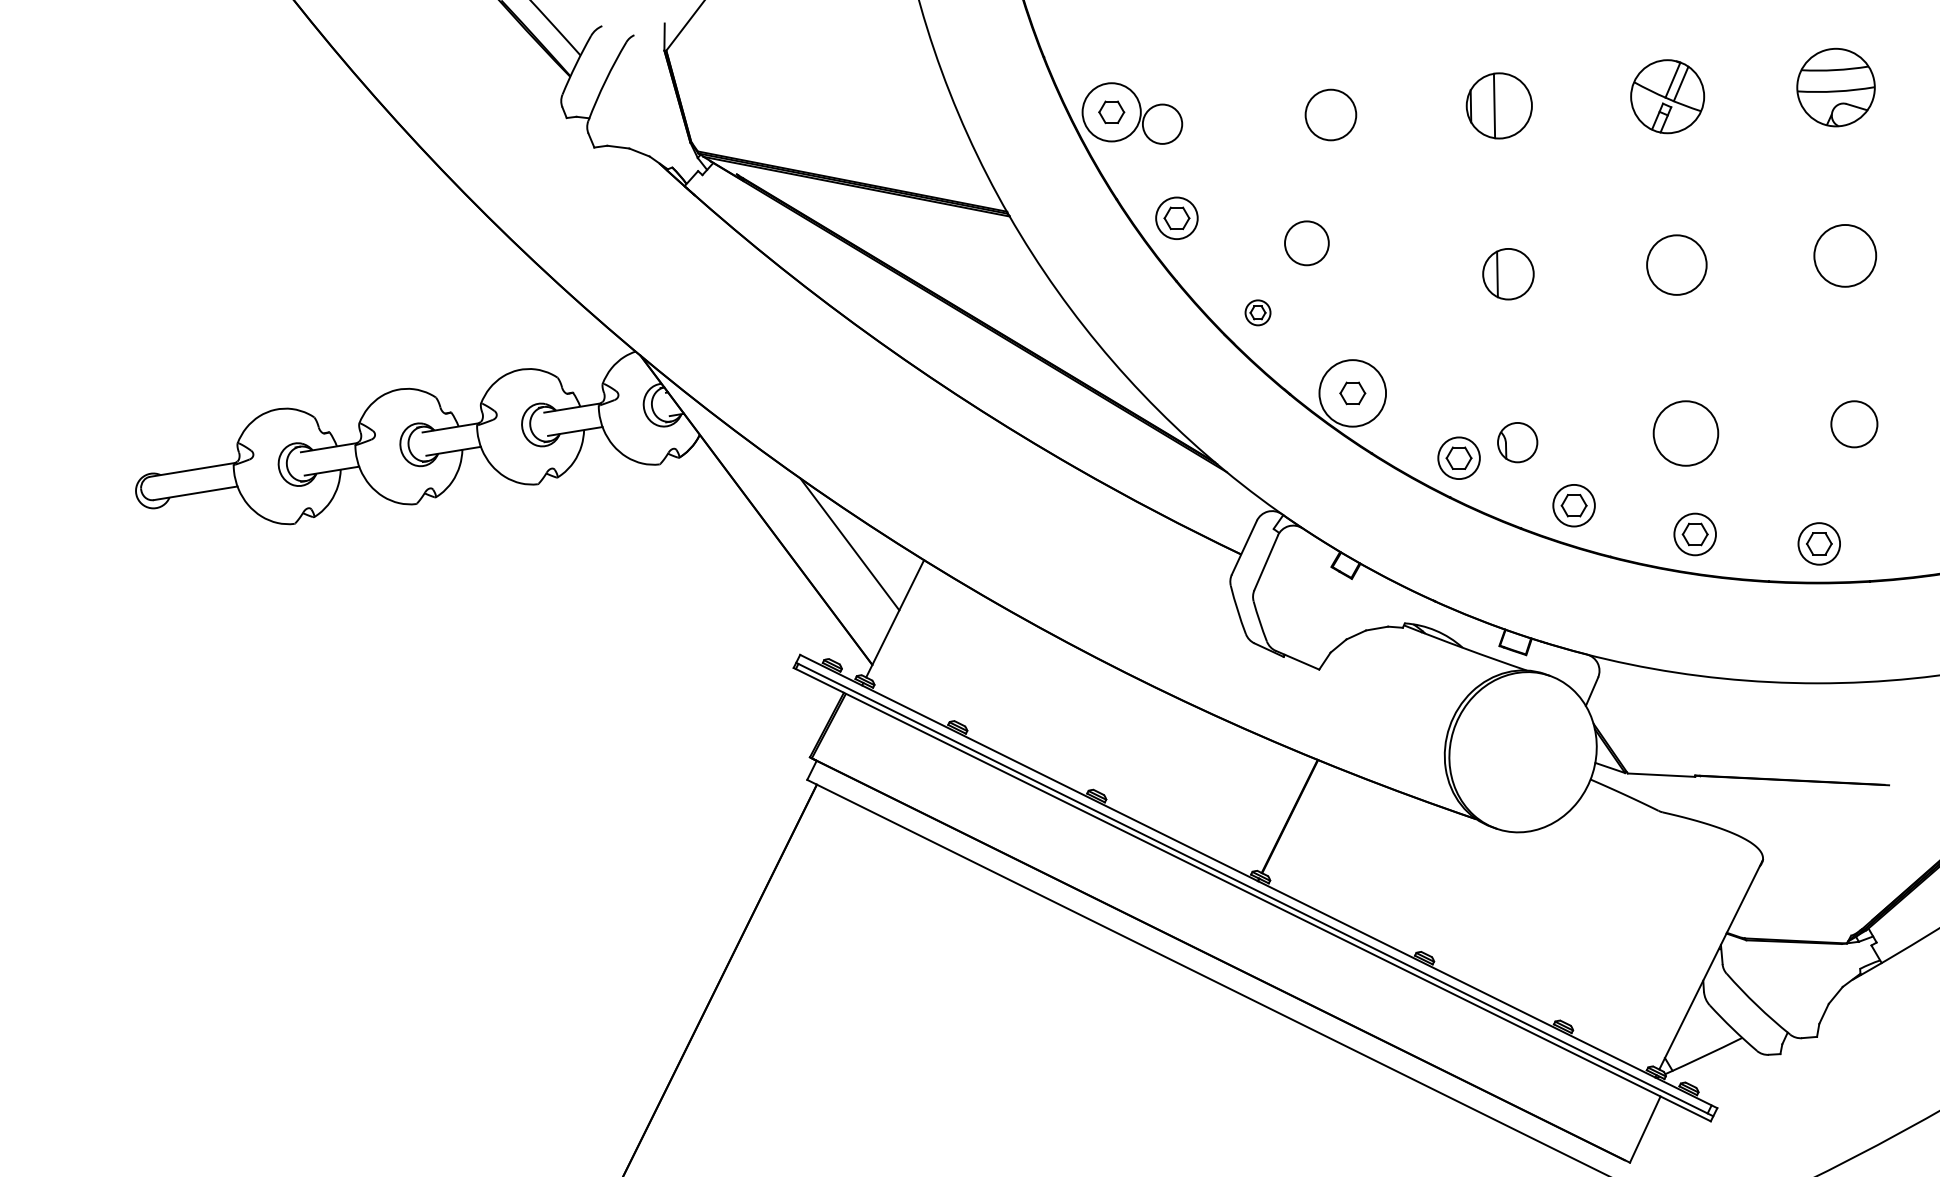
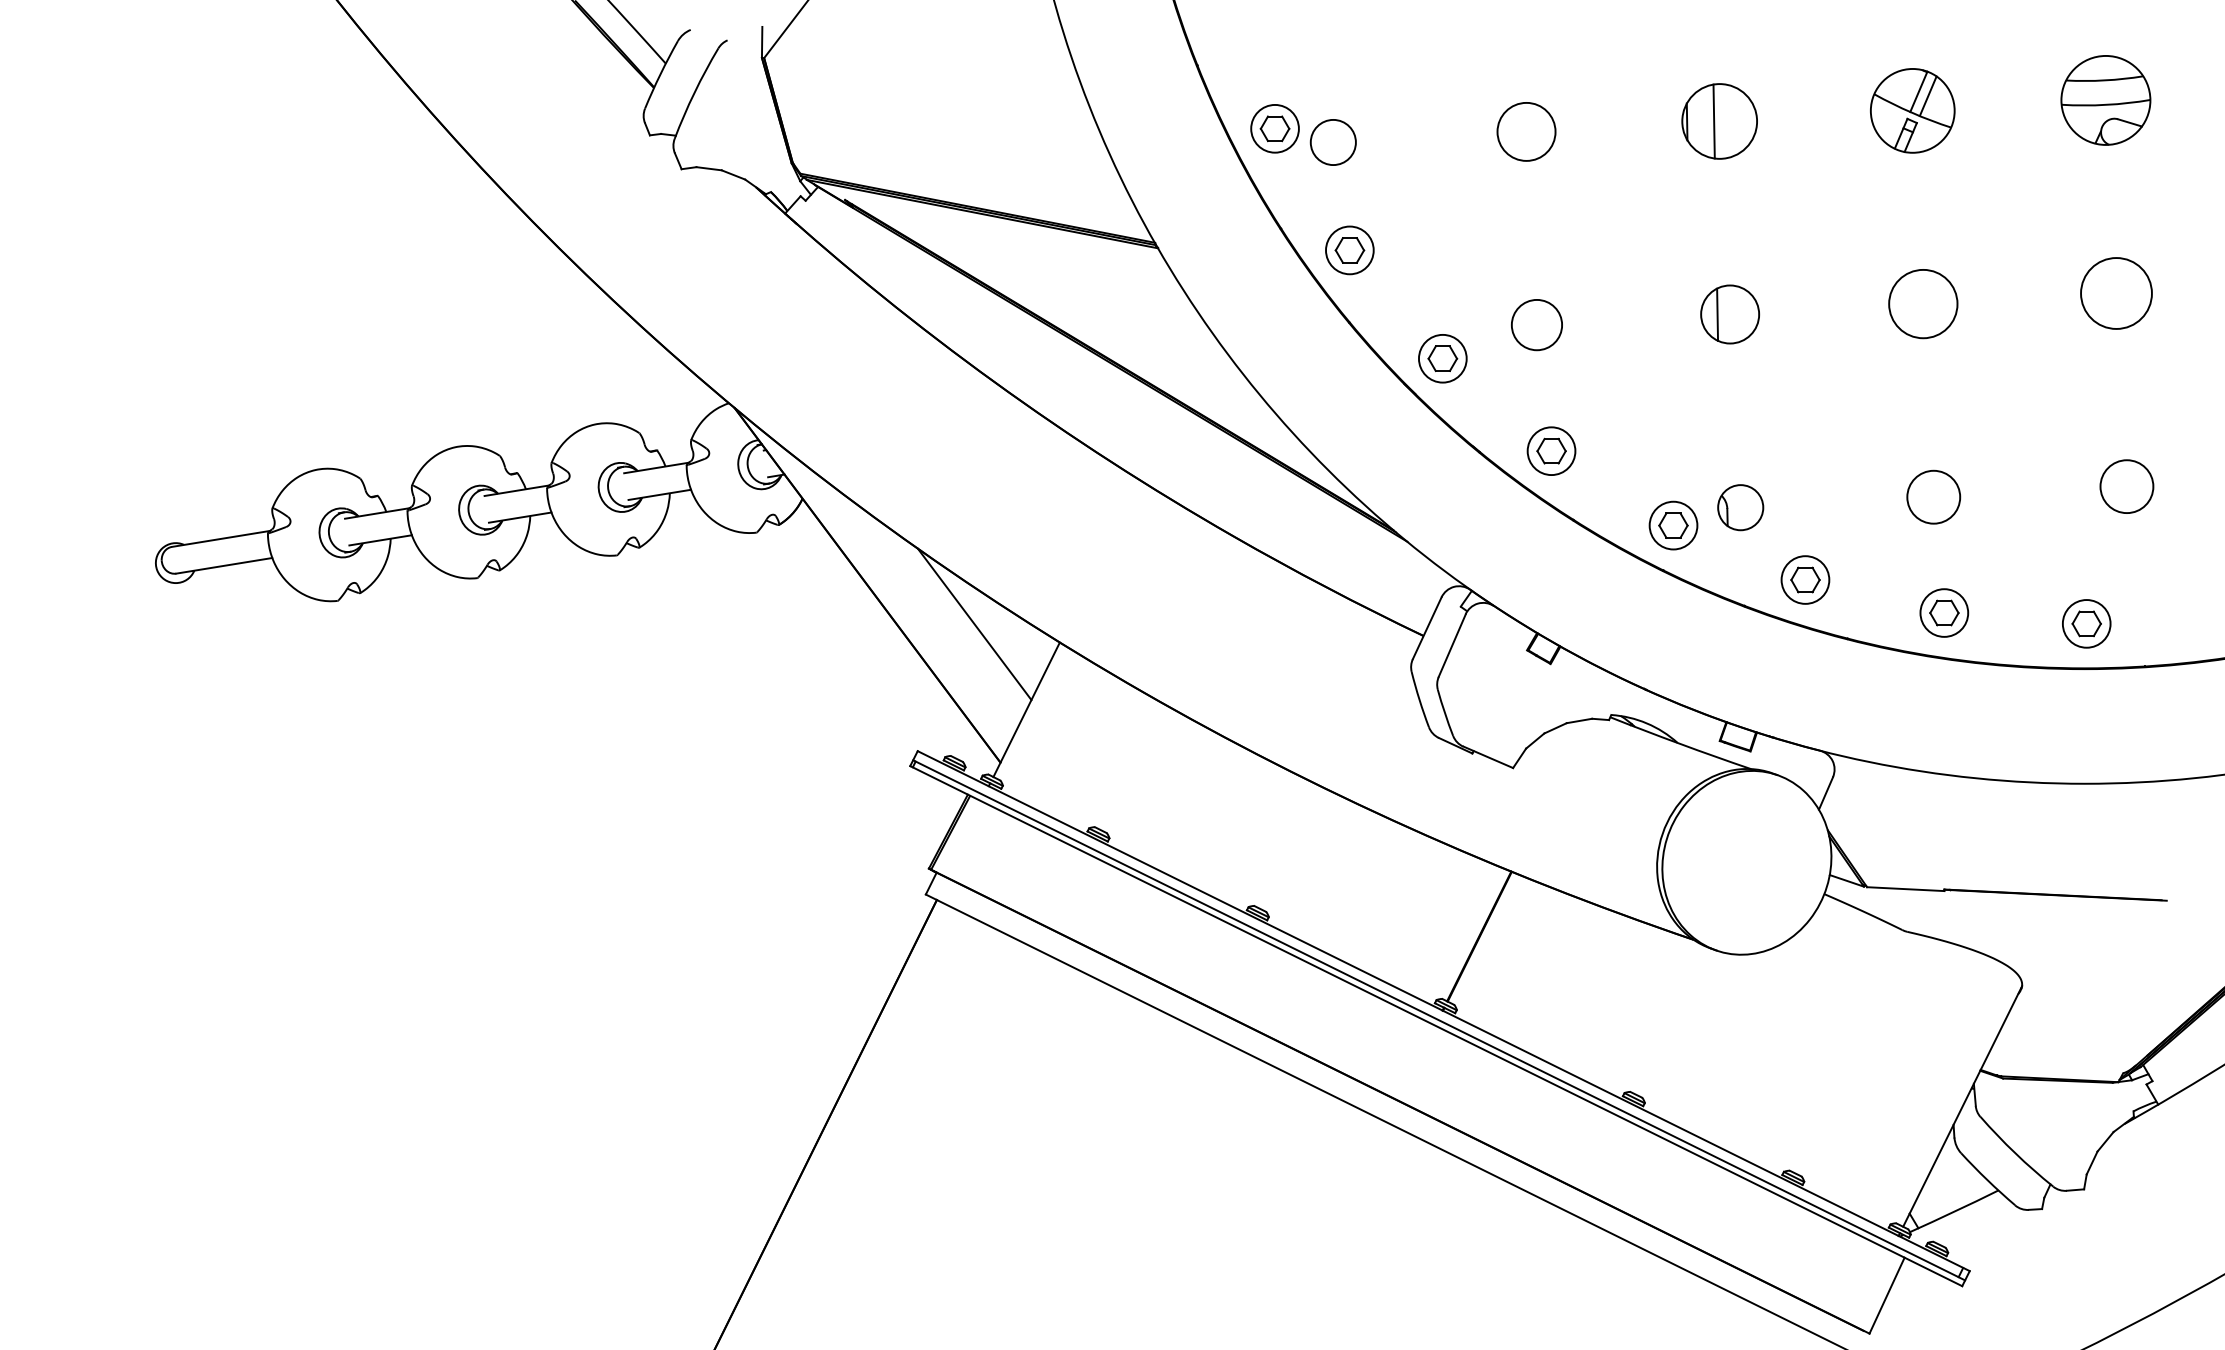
circle: (1111, 112) -> (1274, 128), size x0.71
circle: (1306, 243) -> (1536, 325), moved
part: (1257, 312) -> (1442, 358), size x1.67
circle: (1352, 393) -> (1551, 451), size x0.62
circle: (1685, 432) -> (1933, 496), size x0.71

